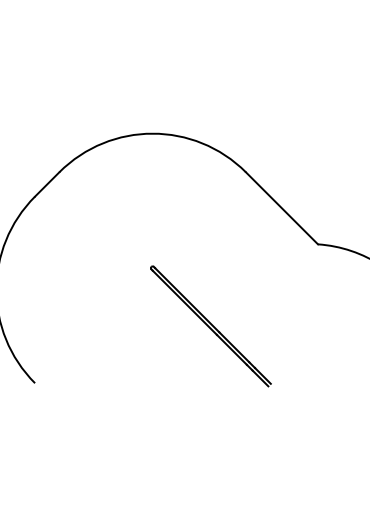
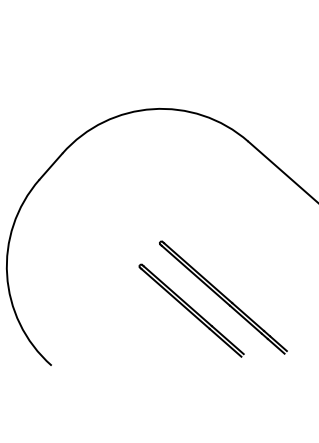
part: (178, 337) -> (191, 310), added

